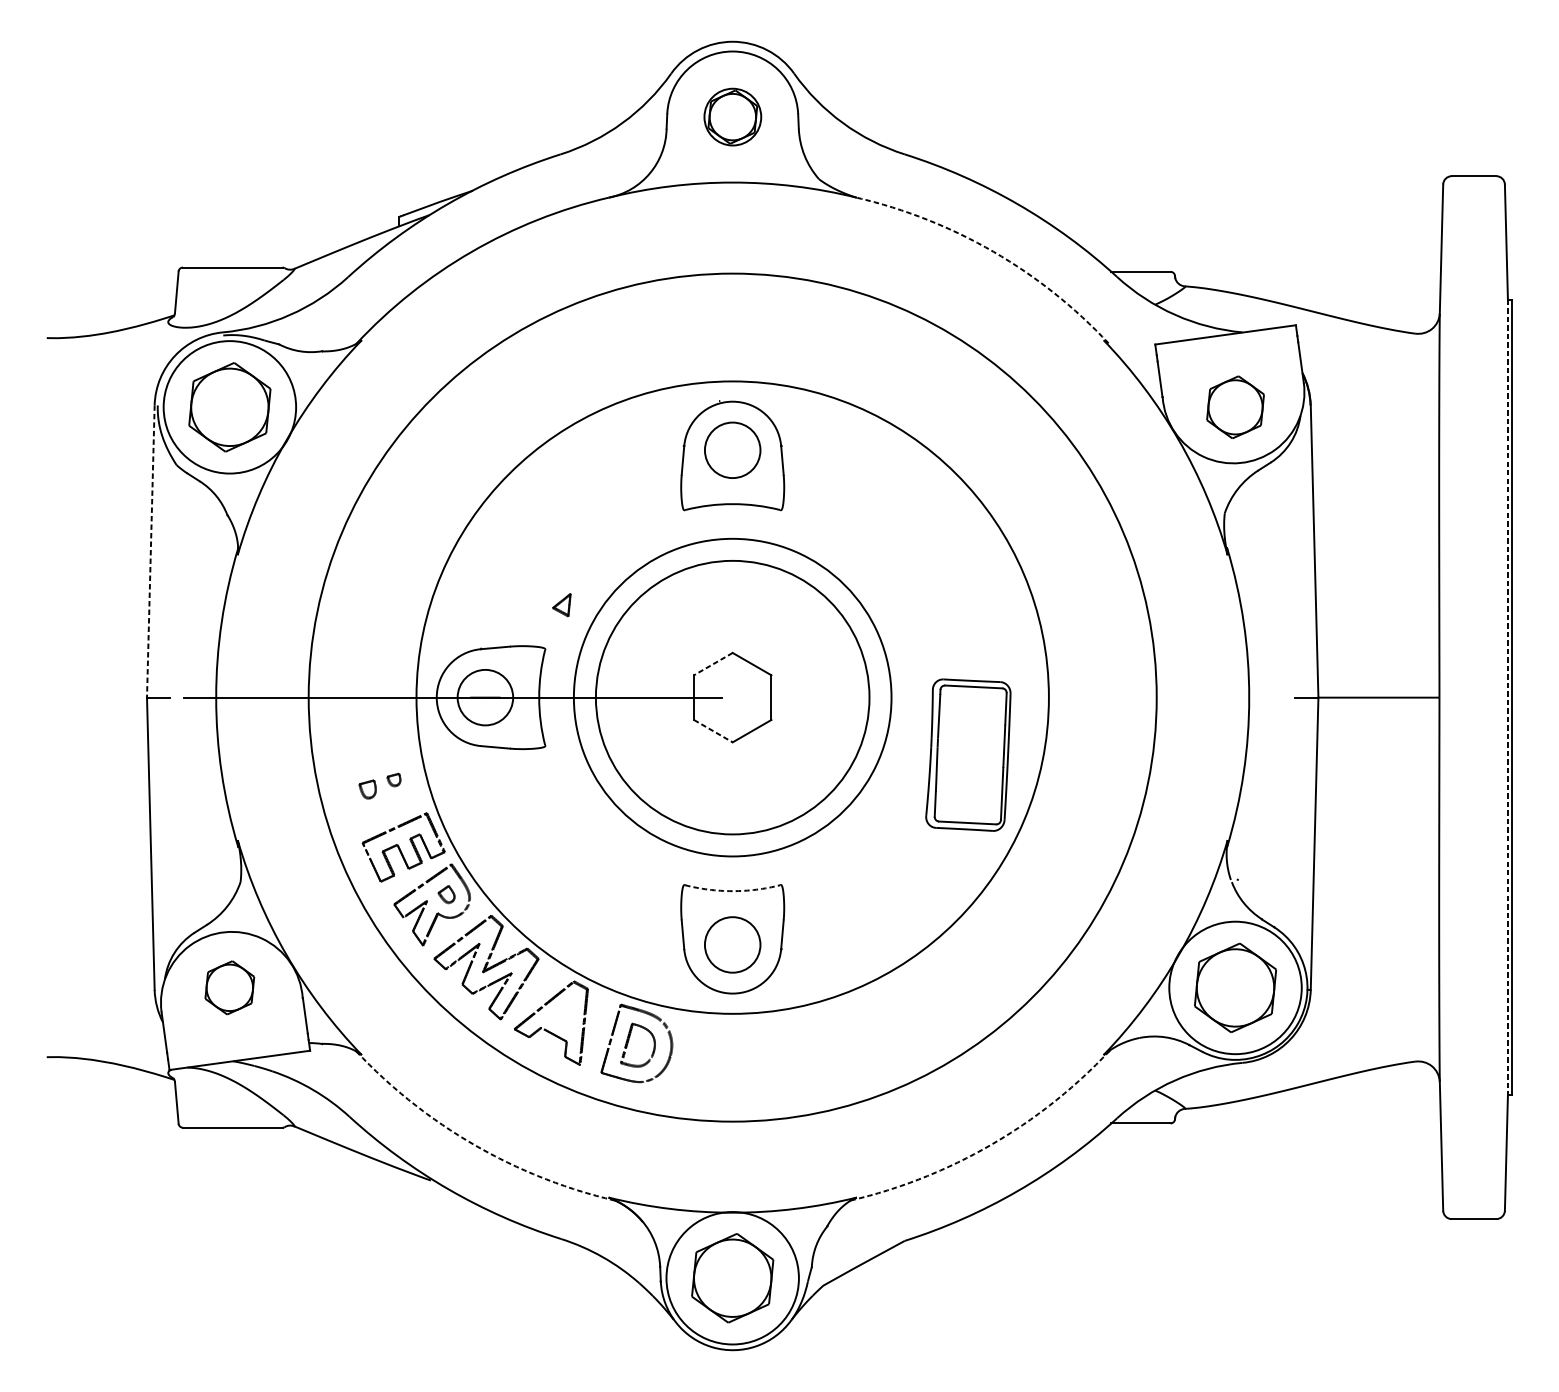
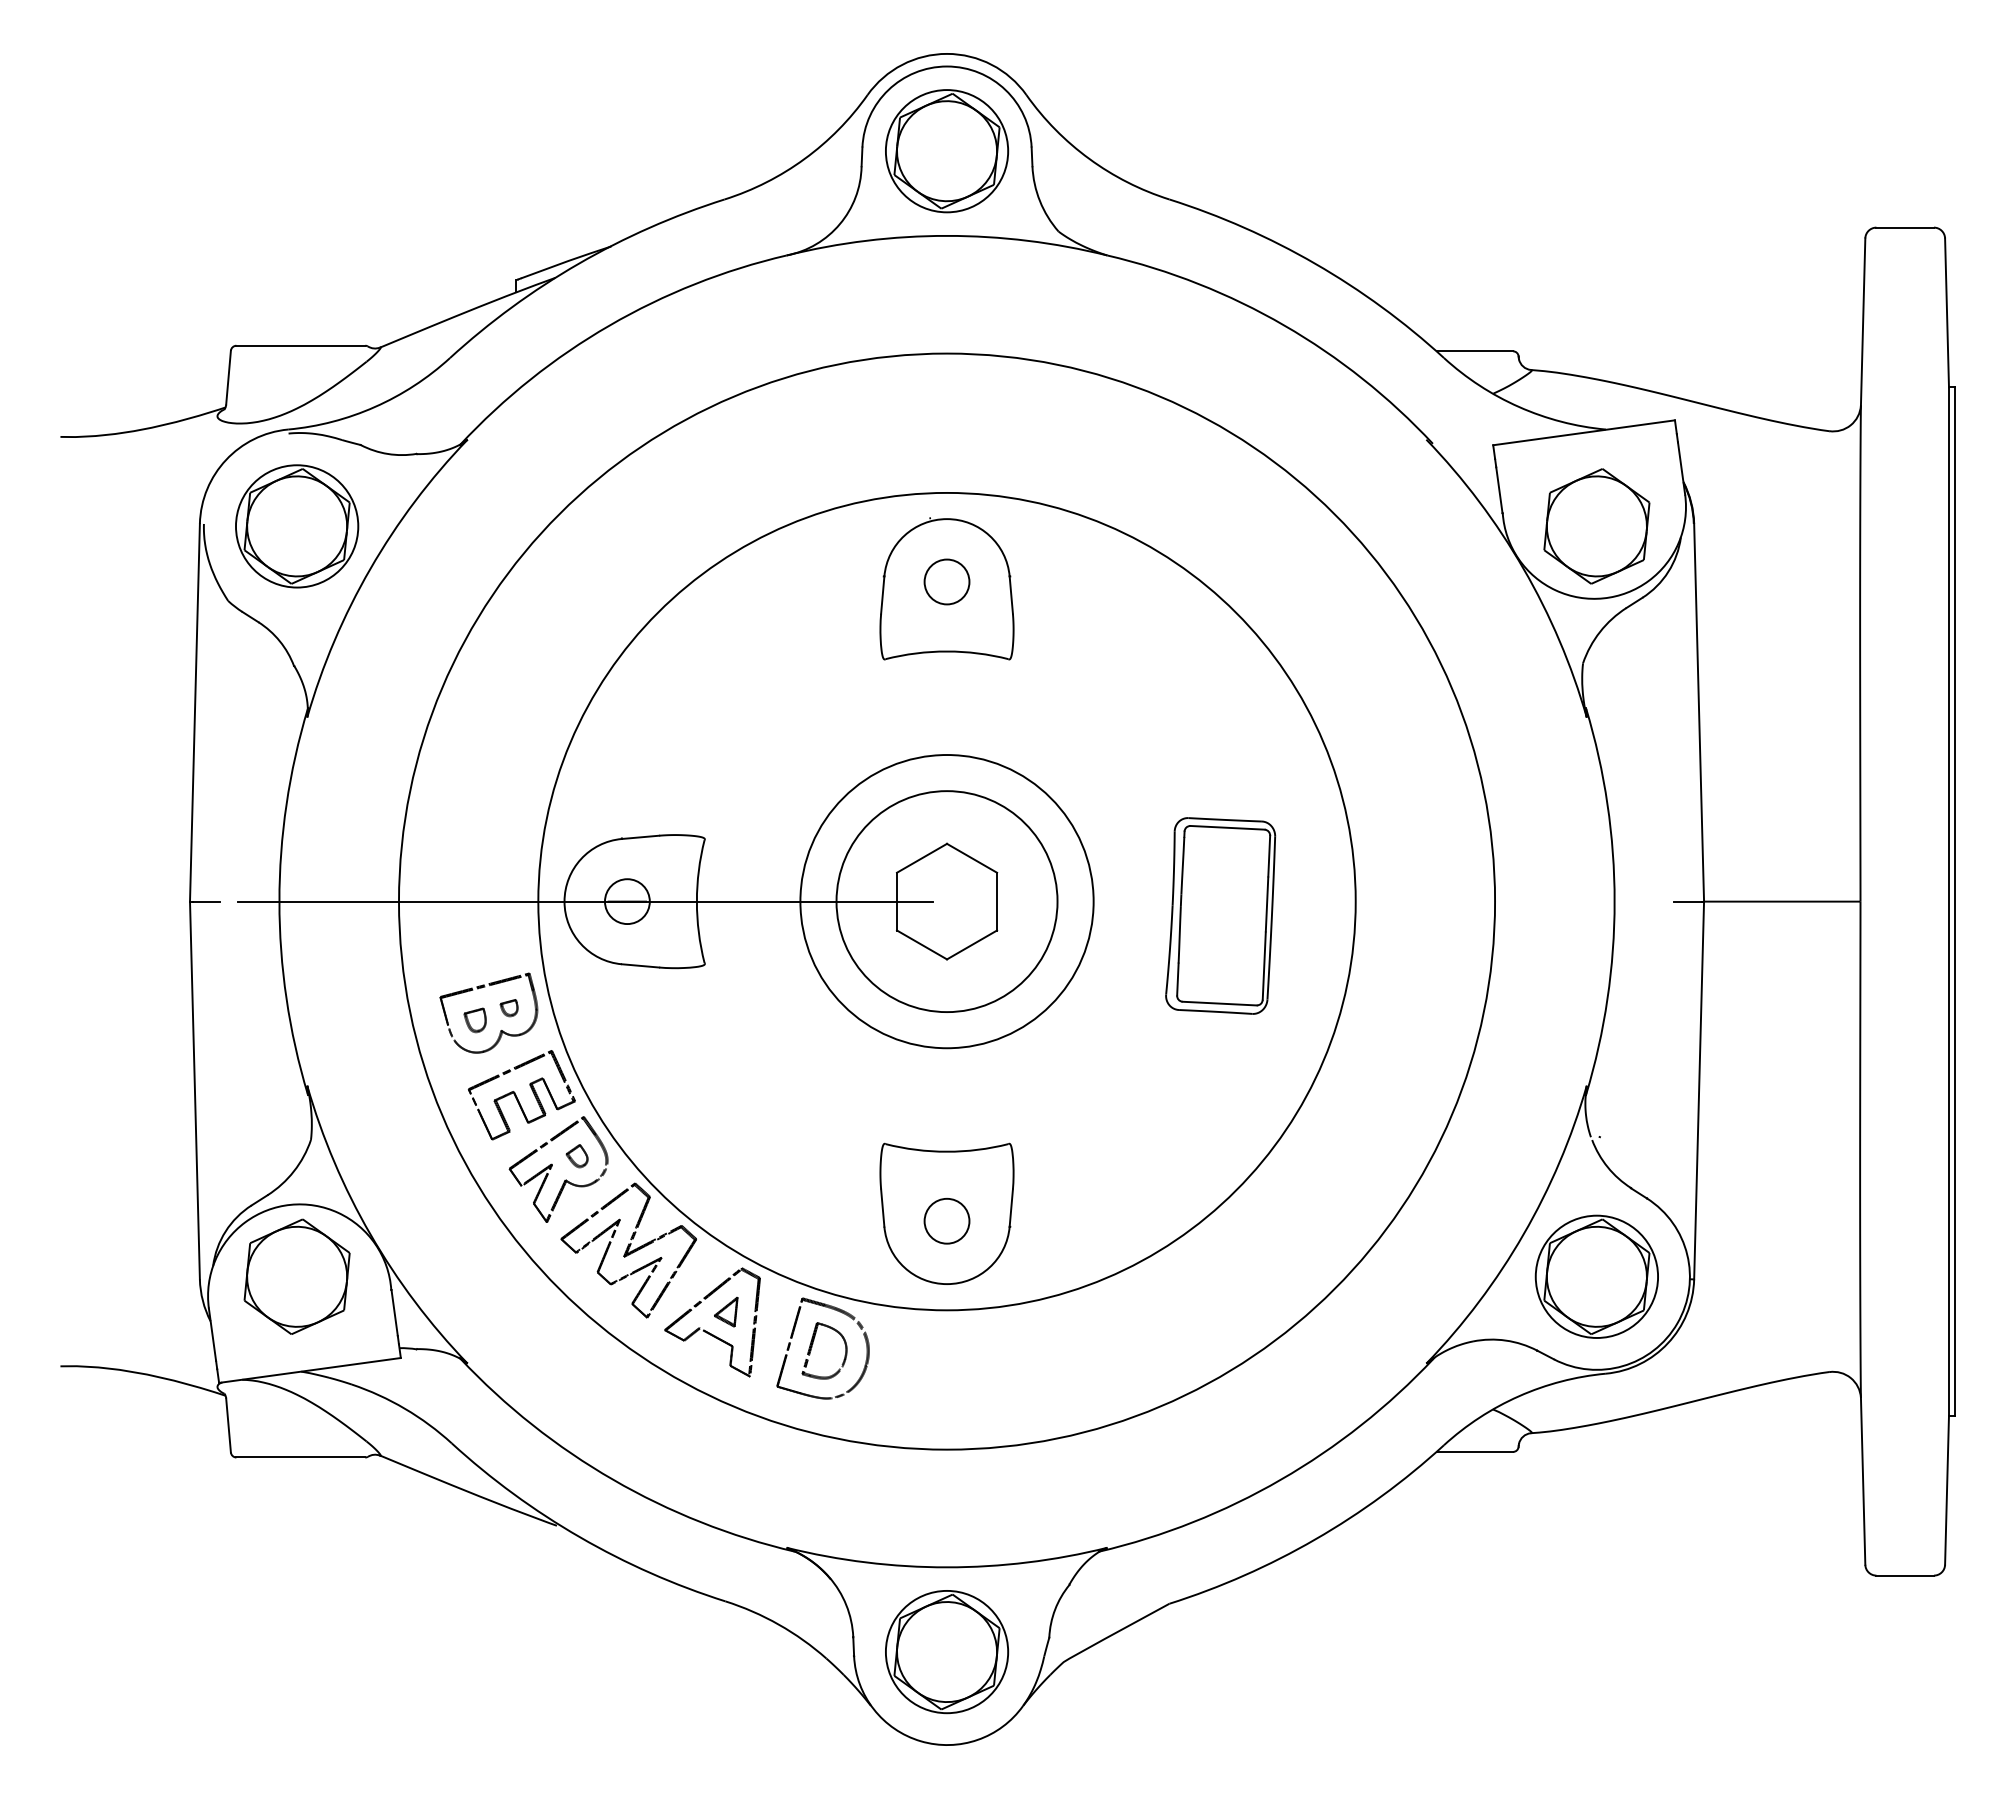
part: (733, 117) -> (947, 151), size x1.67
arc: (993, 251) -> (1284, 325), dashed -> solid
circle: (230, 407) -> (297, 526), size x0.71
part: (1235, 407) -> (1596, 526), size x1.43
circle: (732, 449) -> (946, 581), size x0.62
line: (150, 551) -> (194, 712), dashed -> solid
part: (562, 604) -> (726, 1311), moved
line: (713, 664) -> (922, 858), dashed -> solid
circle: (484, 697) -> (626, 901), size x0.62
circle: (732, 697) -> (946, 901), size x0.62
circle: (732, 697) -> (946, 901), size x0.71
line: (1507, 698) -> (1948, 902), dashed -> solid
line: (713, 730) -> (922, 944), dashed -> solid
part: (968, 754) -> (1220, 915), moved
part: (387, 797) -> (500, 1030), added
arc: (733, 890) -> (947, 1151), dashed -> solid
circle: (732, 944) -> (946, 1220), size x0.62
part: (229, 987) -> (296, 1276), size x1.67
circle: (1235, 987) -> (1596, 1276), size x0.71
arc: (474, 1144) -> (613, 1479), dashed -> solid
arc: (990, 1144) -> (1280, 1479), dashed -> solid
circle: (732, 1277) -> (946, 1651), size x0.71

